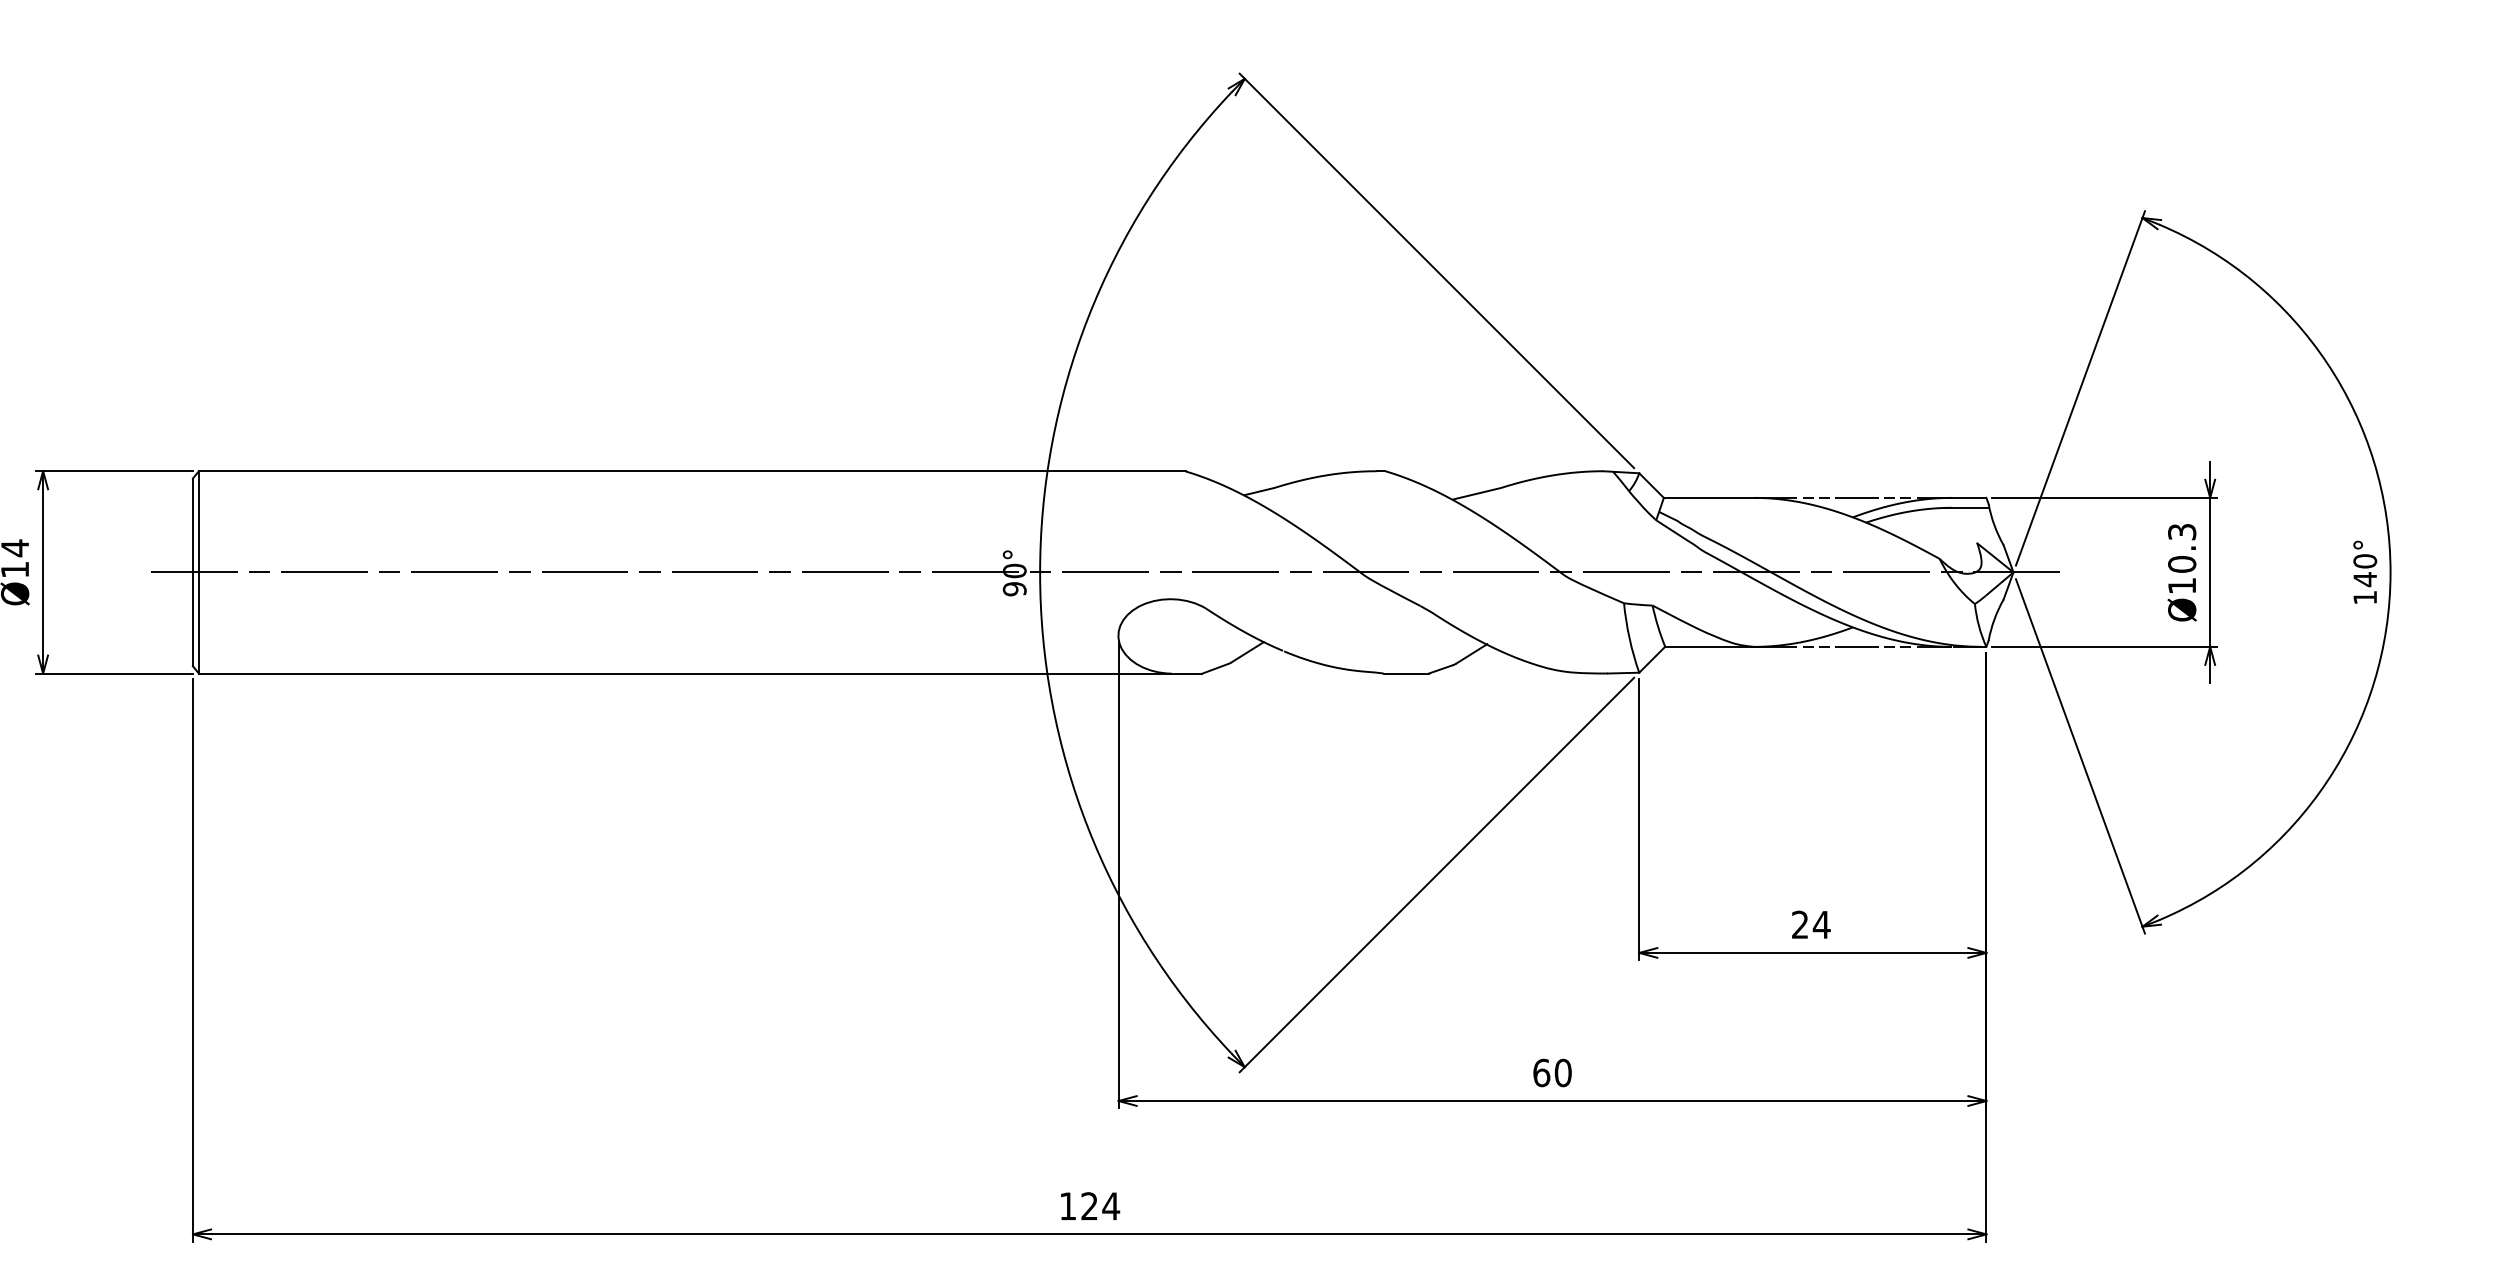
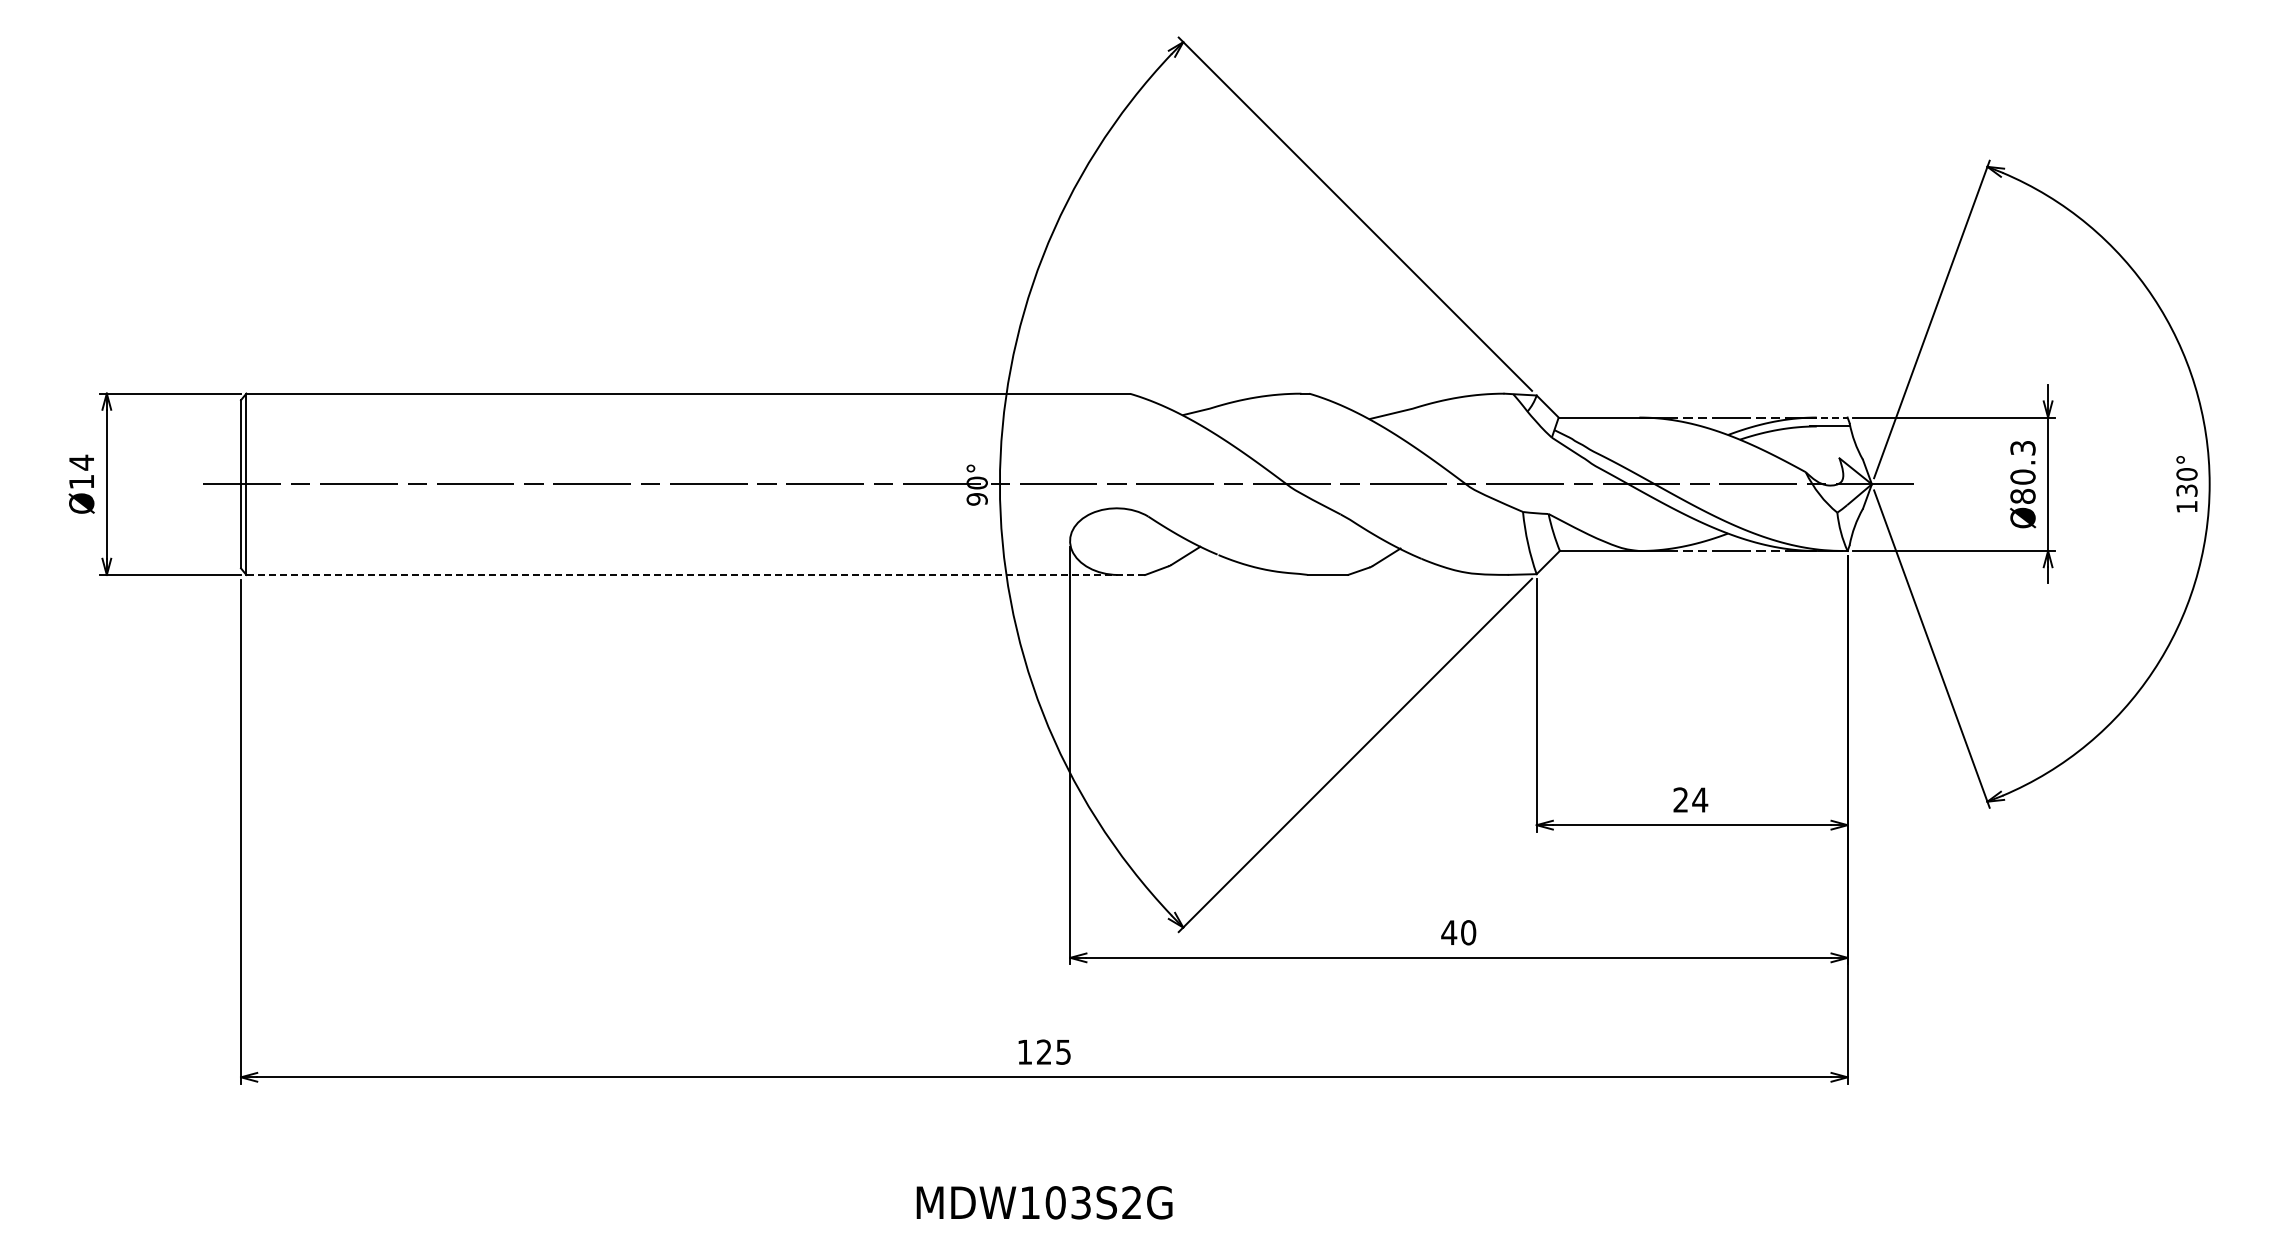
line: (1965, 497) -> (1828, 417), solid -> dashed
text: (2364, 579) -> (2186, 490), 140° -> 130°
text: (2181, 586) -> (2022, 496), Ø10.3 -> Ø80.3
line: (700, 673) -> (695, 574), solid -> dashed
text: (1541, 1072) -> (1449, 932), 60 -> 40
text: (1111, 1206) -> (1063, 1052), 124 -> 125

